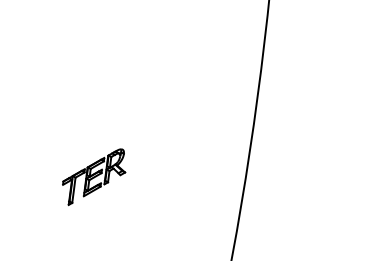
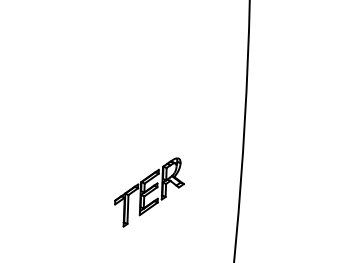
part: (94, 177) -> (149, 192), moved

